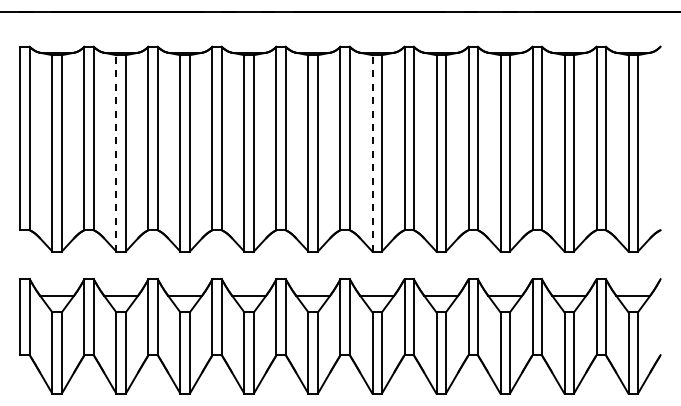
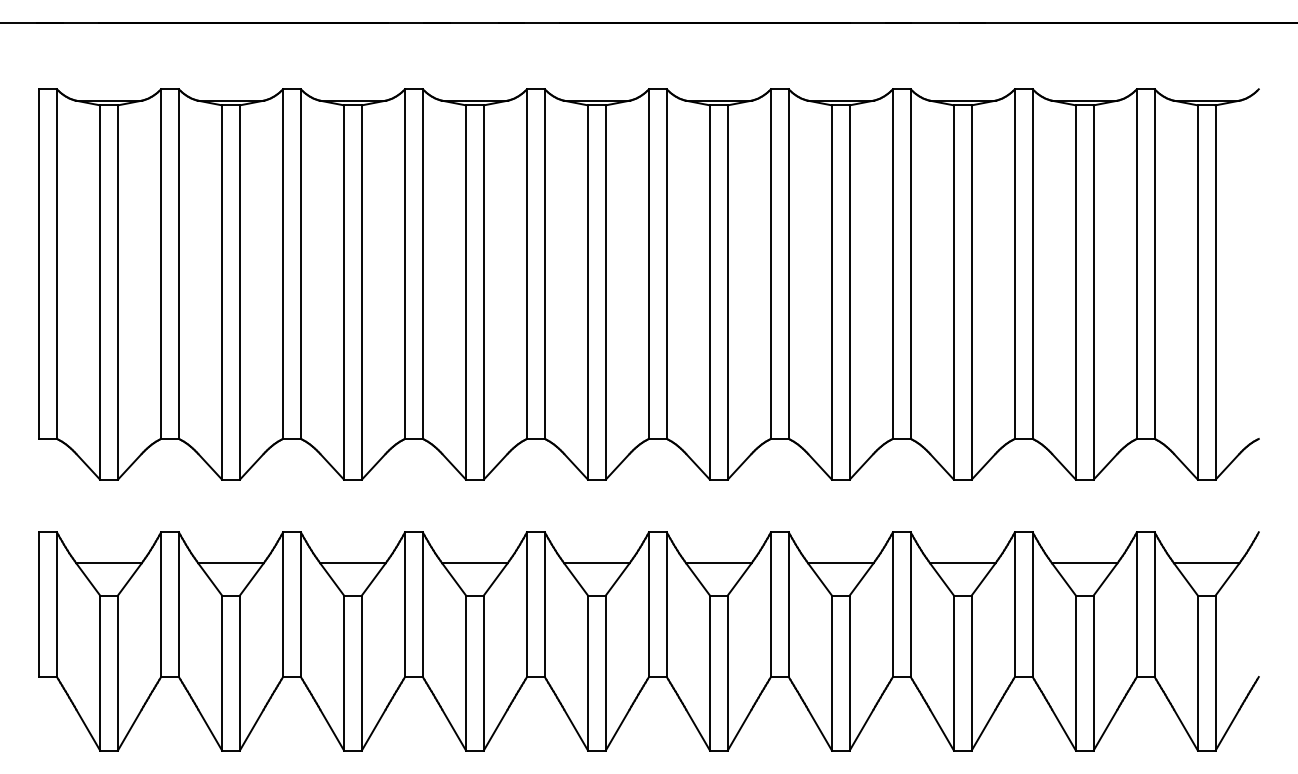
line: (116, 152) -> (222, 290), dashed -> solid
line: (372, 152) -> (709, 290), dashed -> solid

